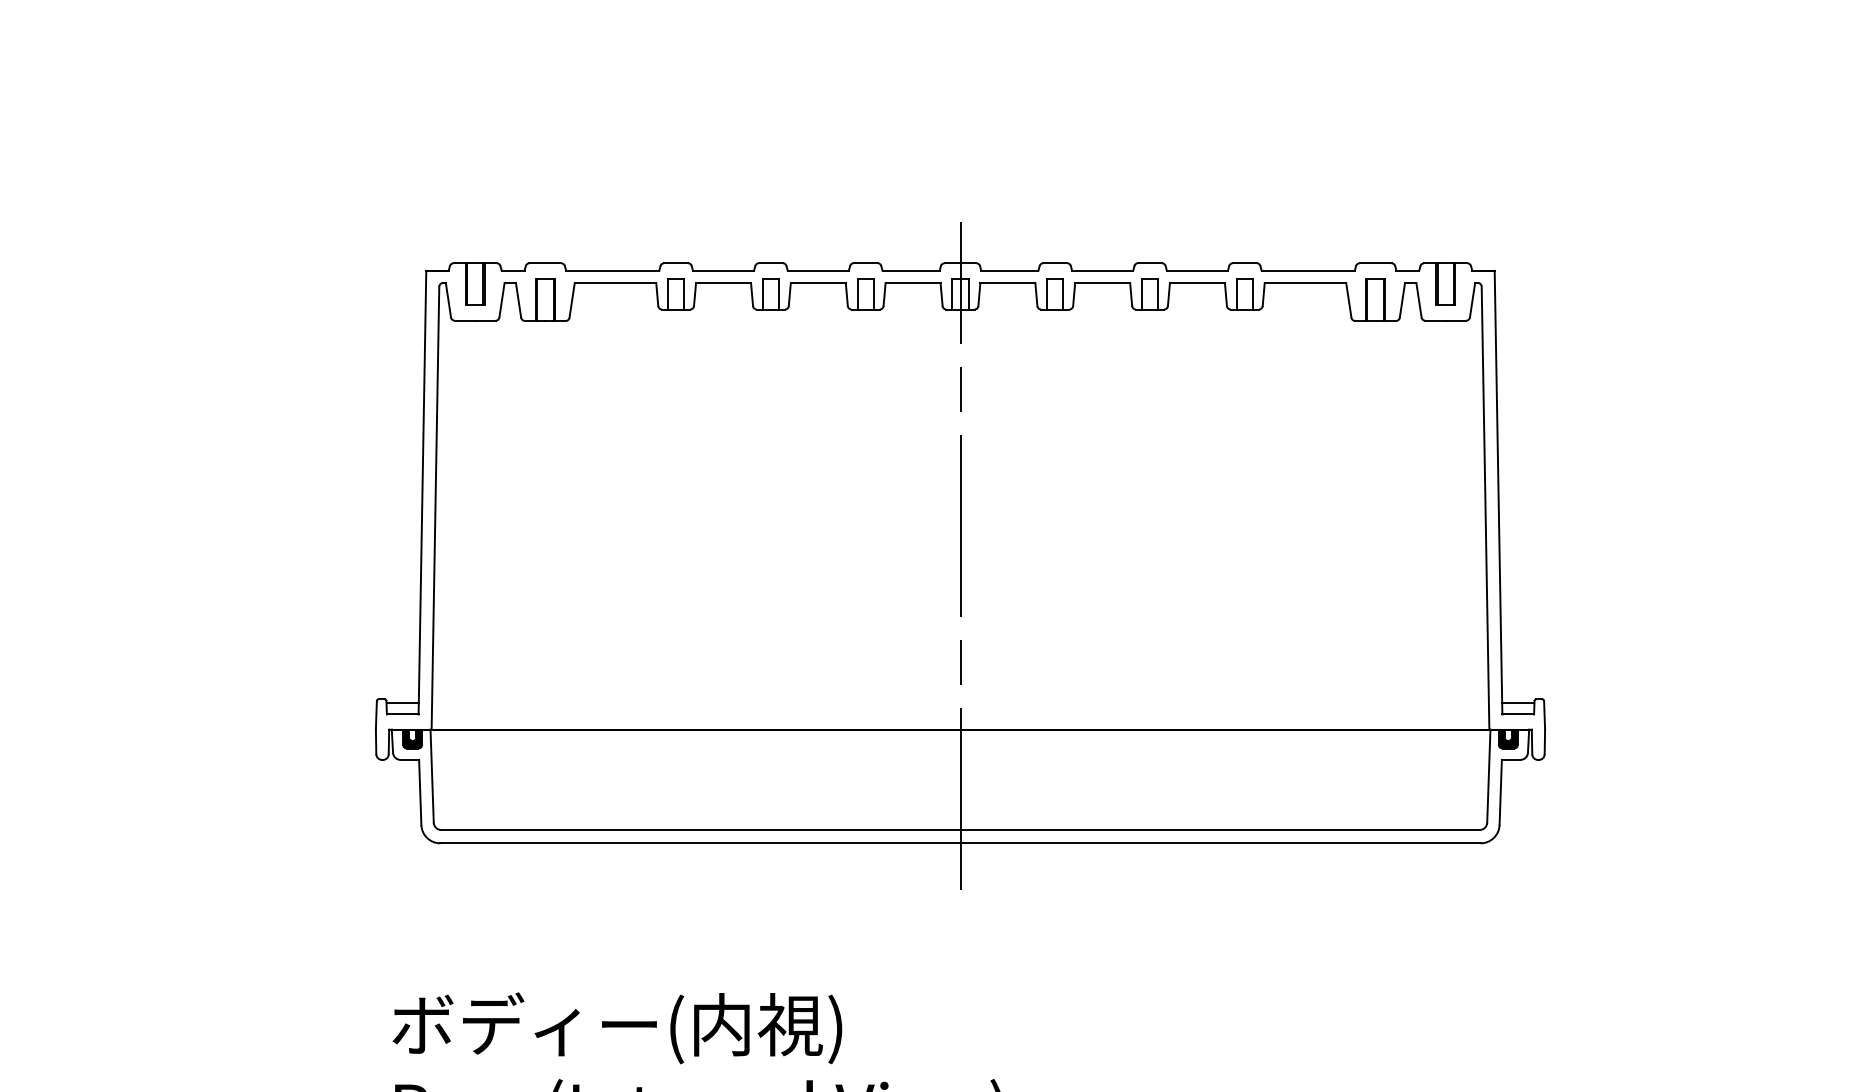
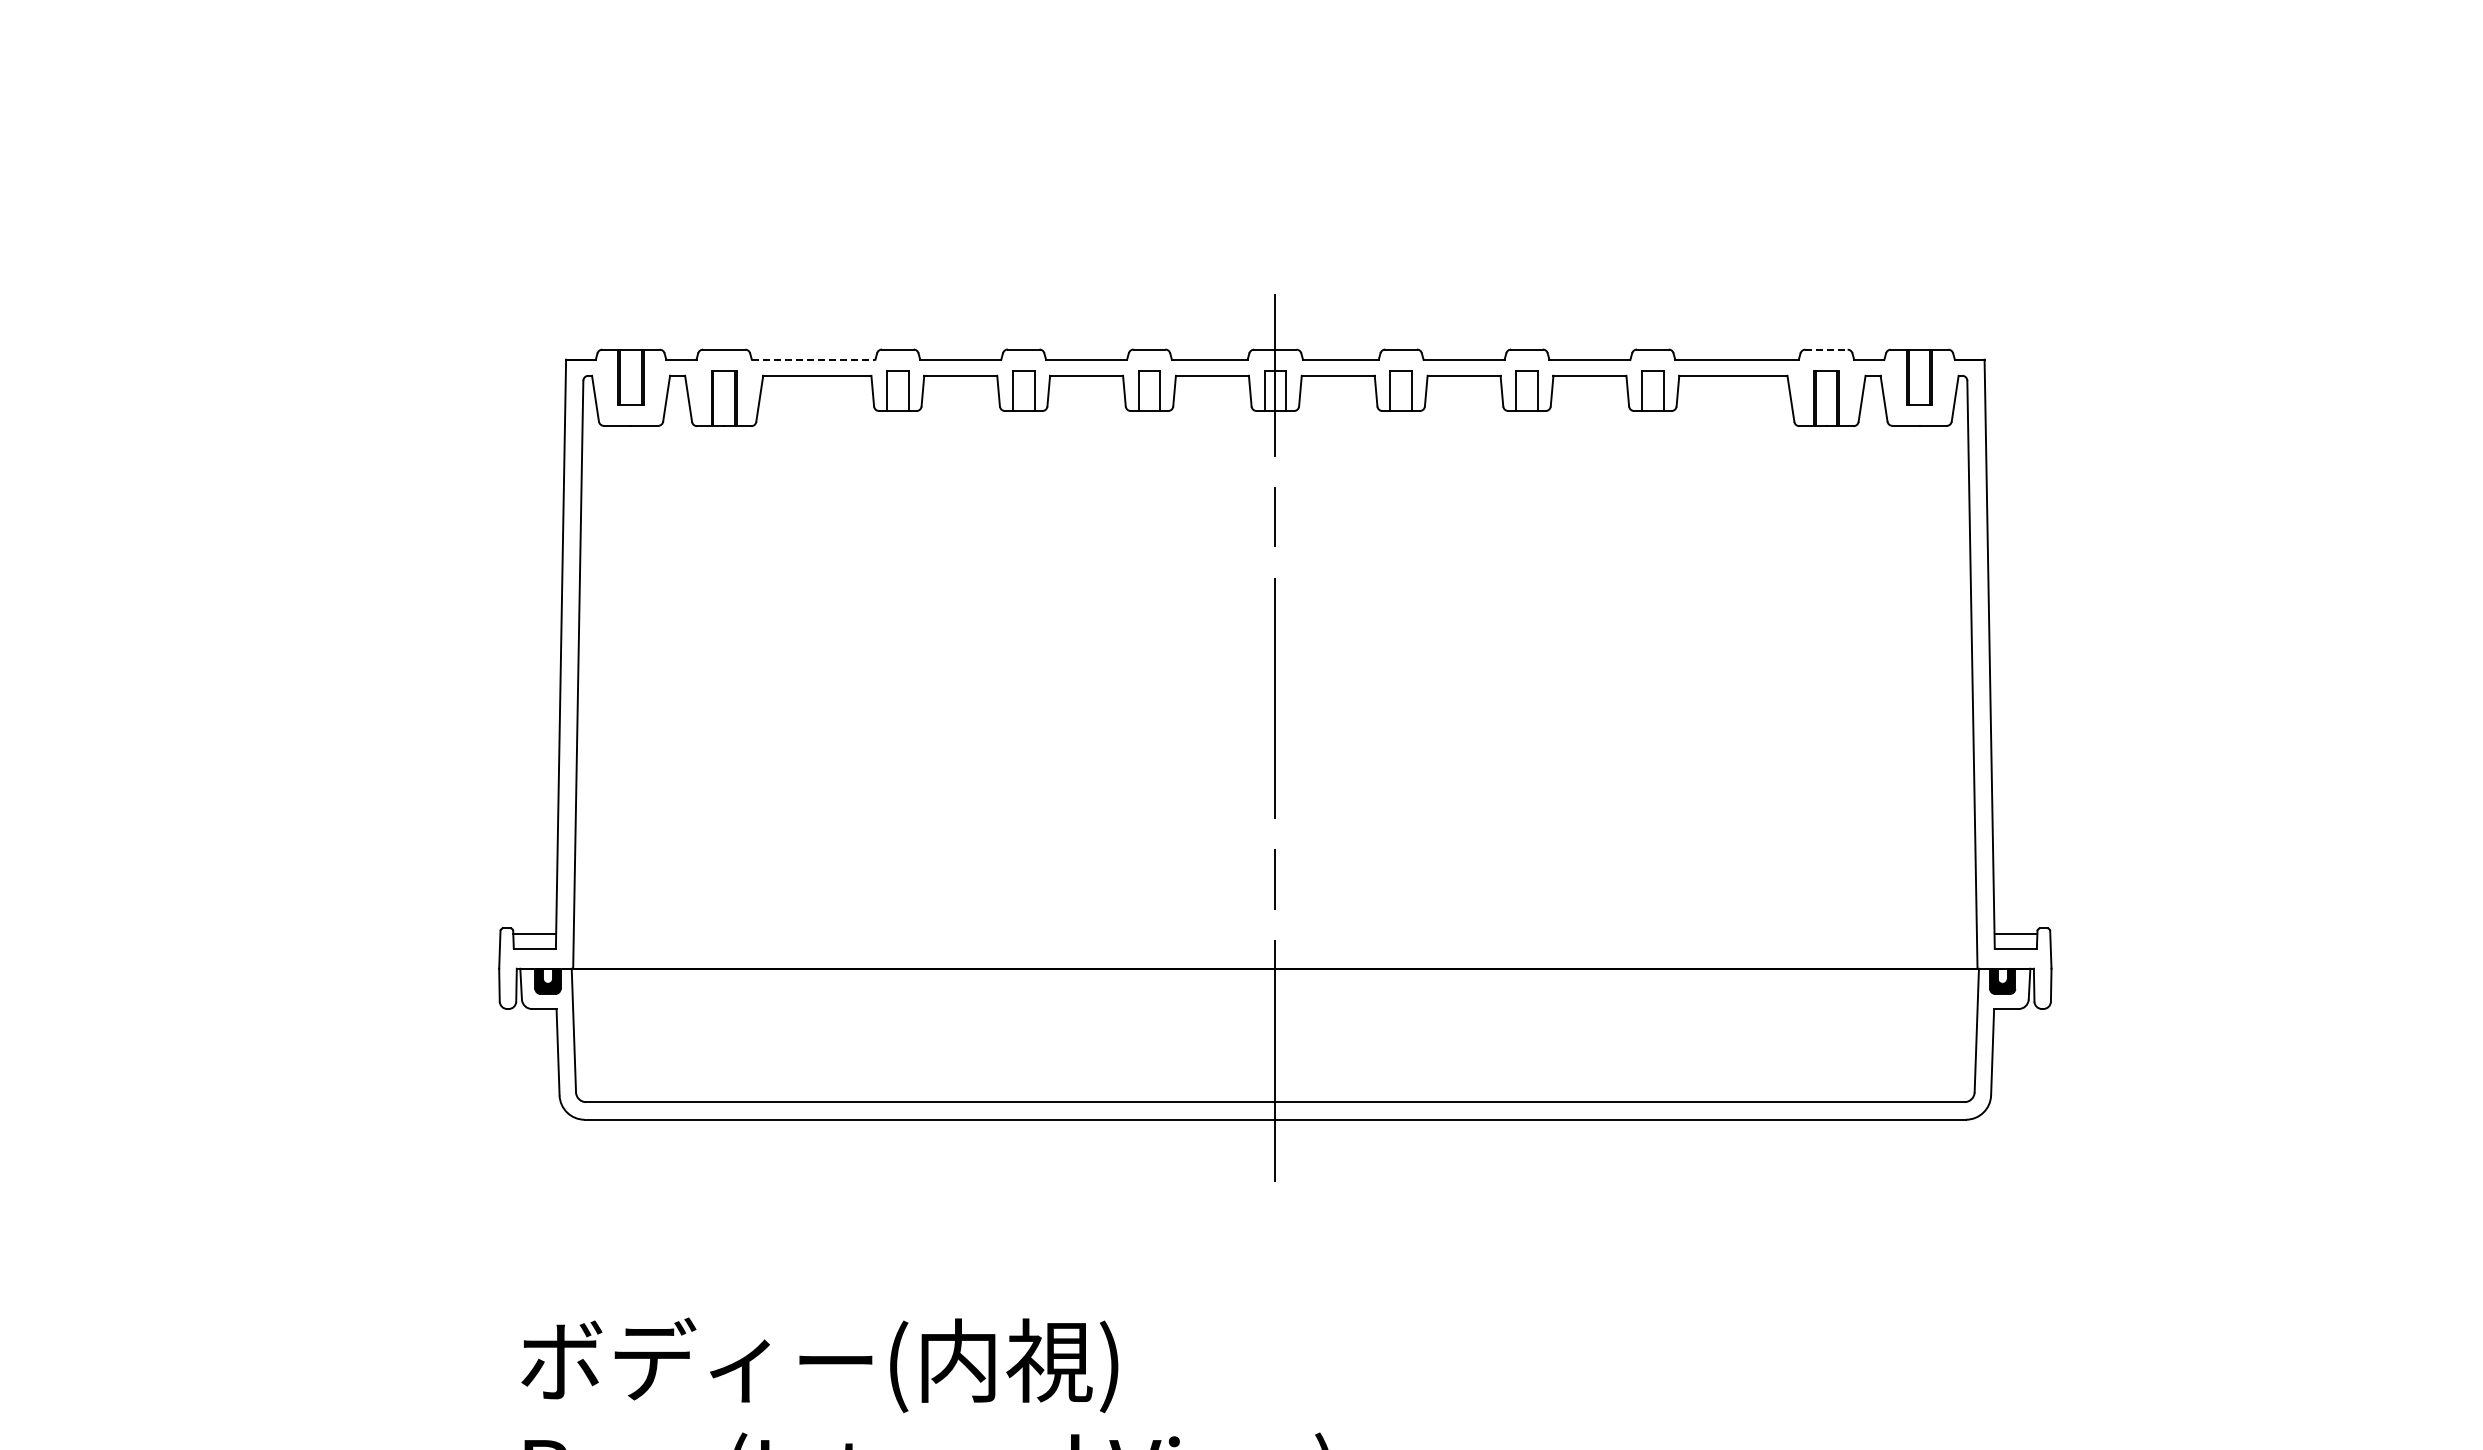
line: (1376, 263) -> (1827, 349), solid -> dashed
line: (612, 270) -> (813, 359), solid -> dashed

